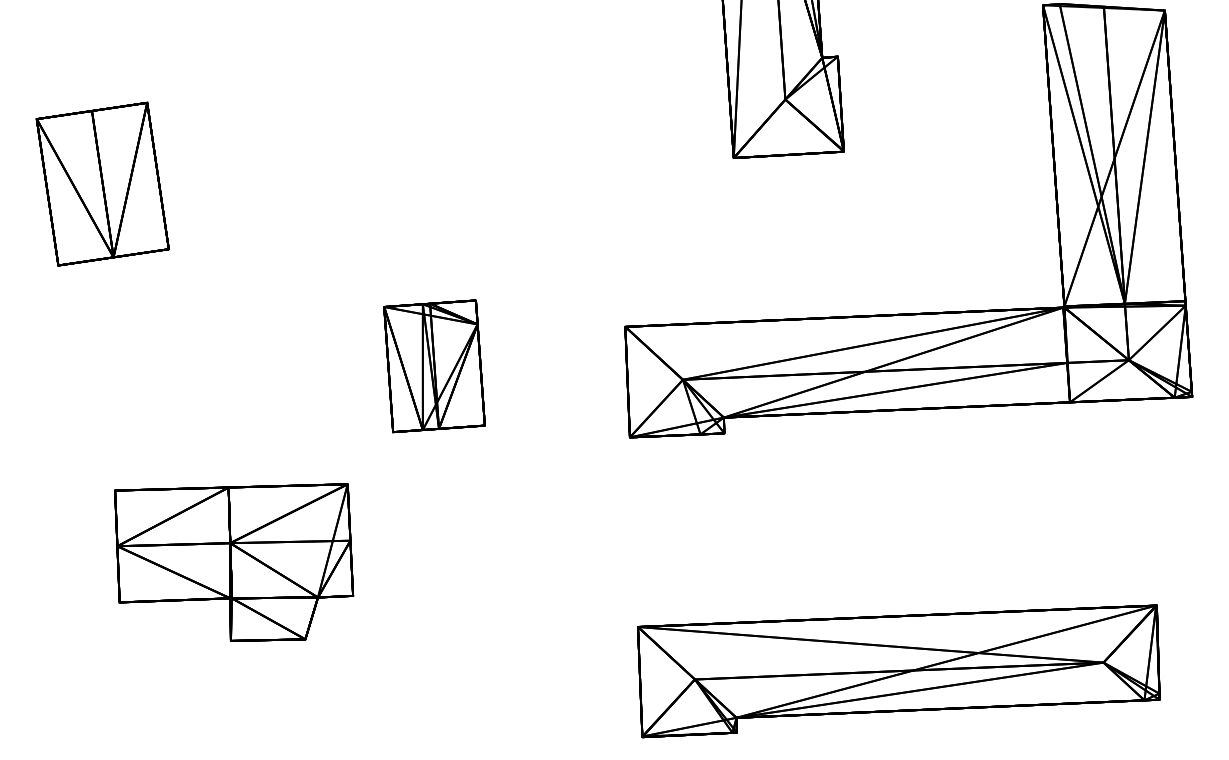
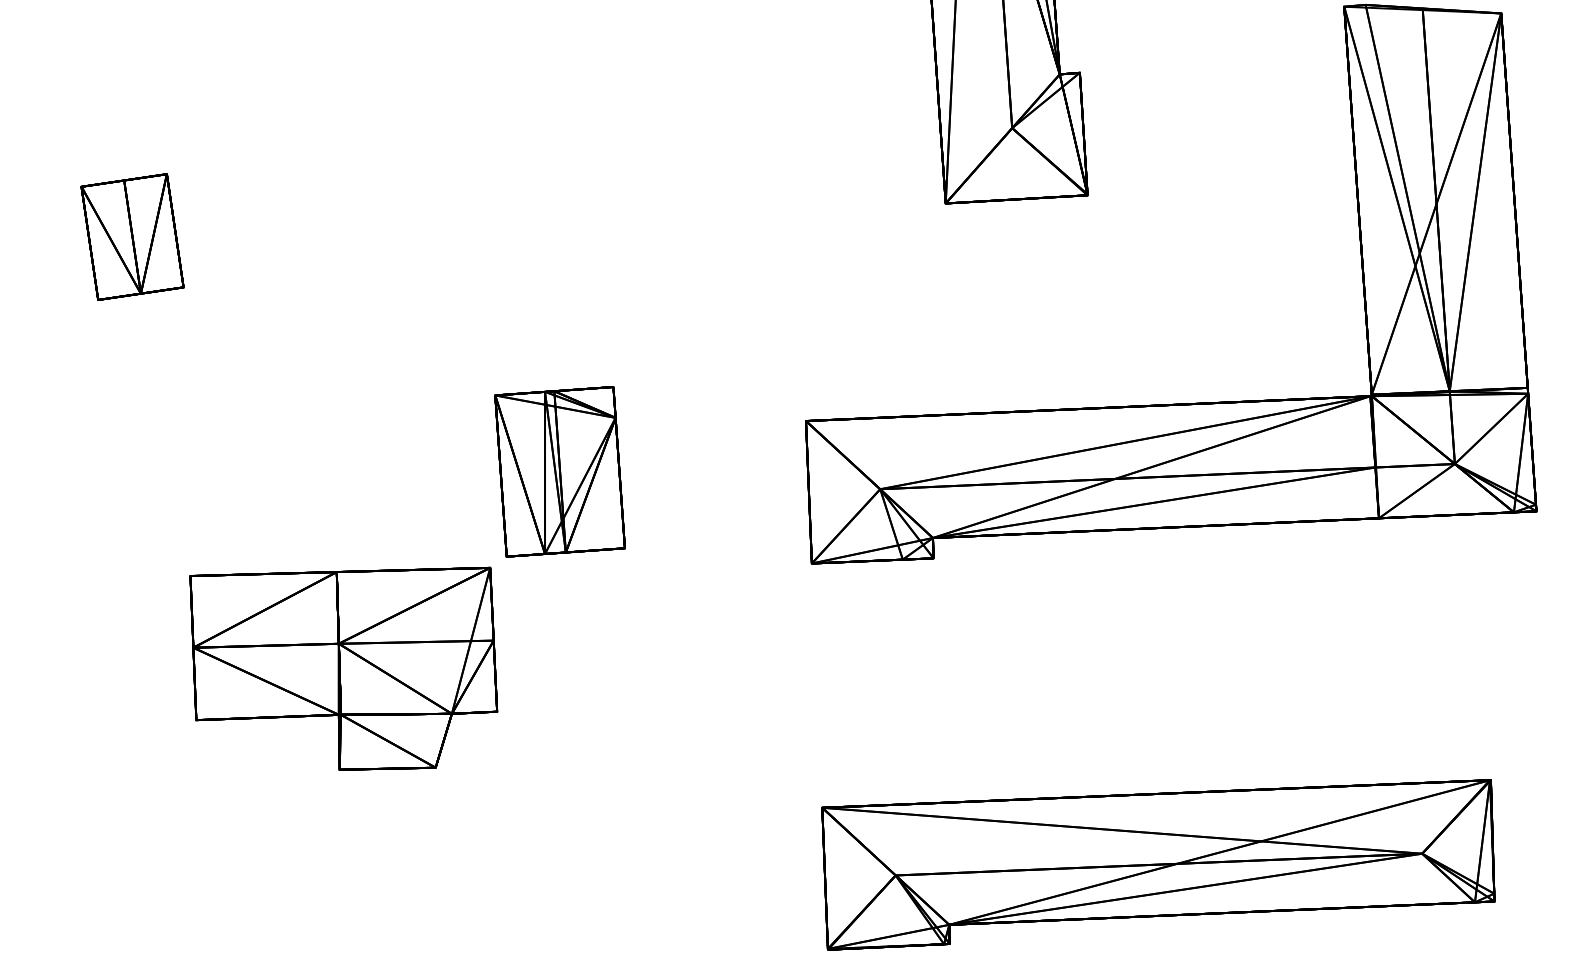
part: (102, 183) -> (132, 236), size x0.6
part: (233, 562) -> (343, 668), moved

